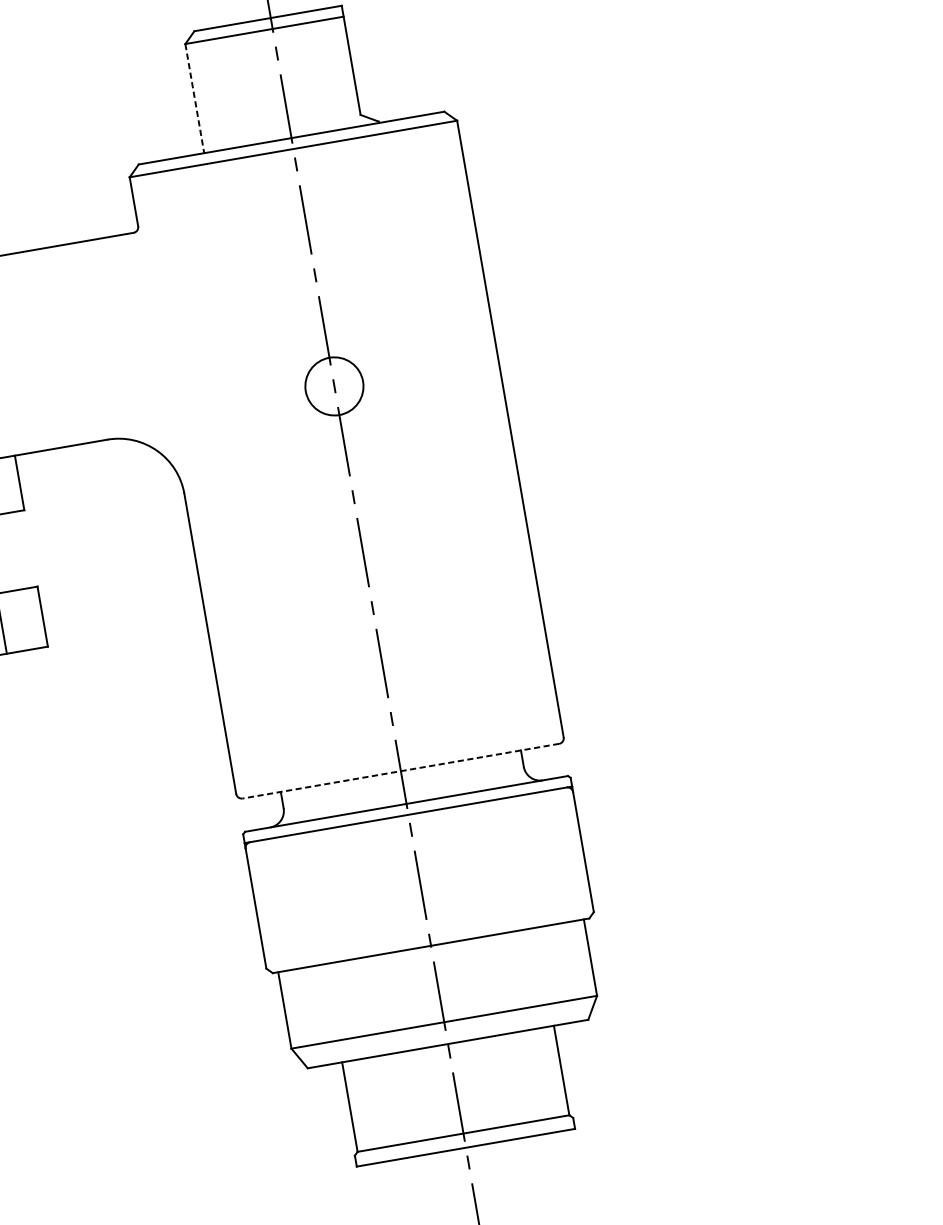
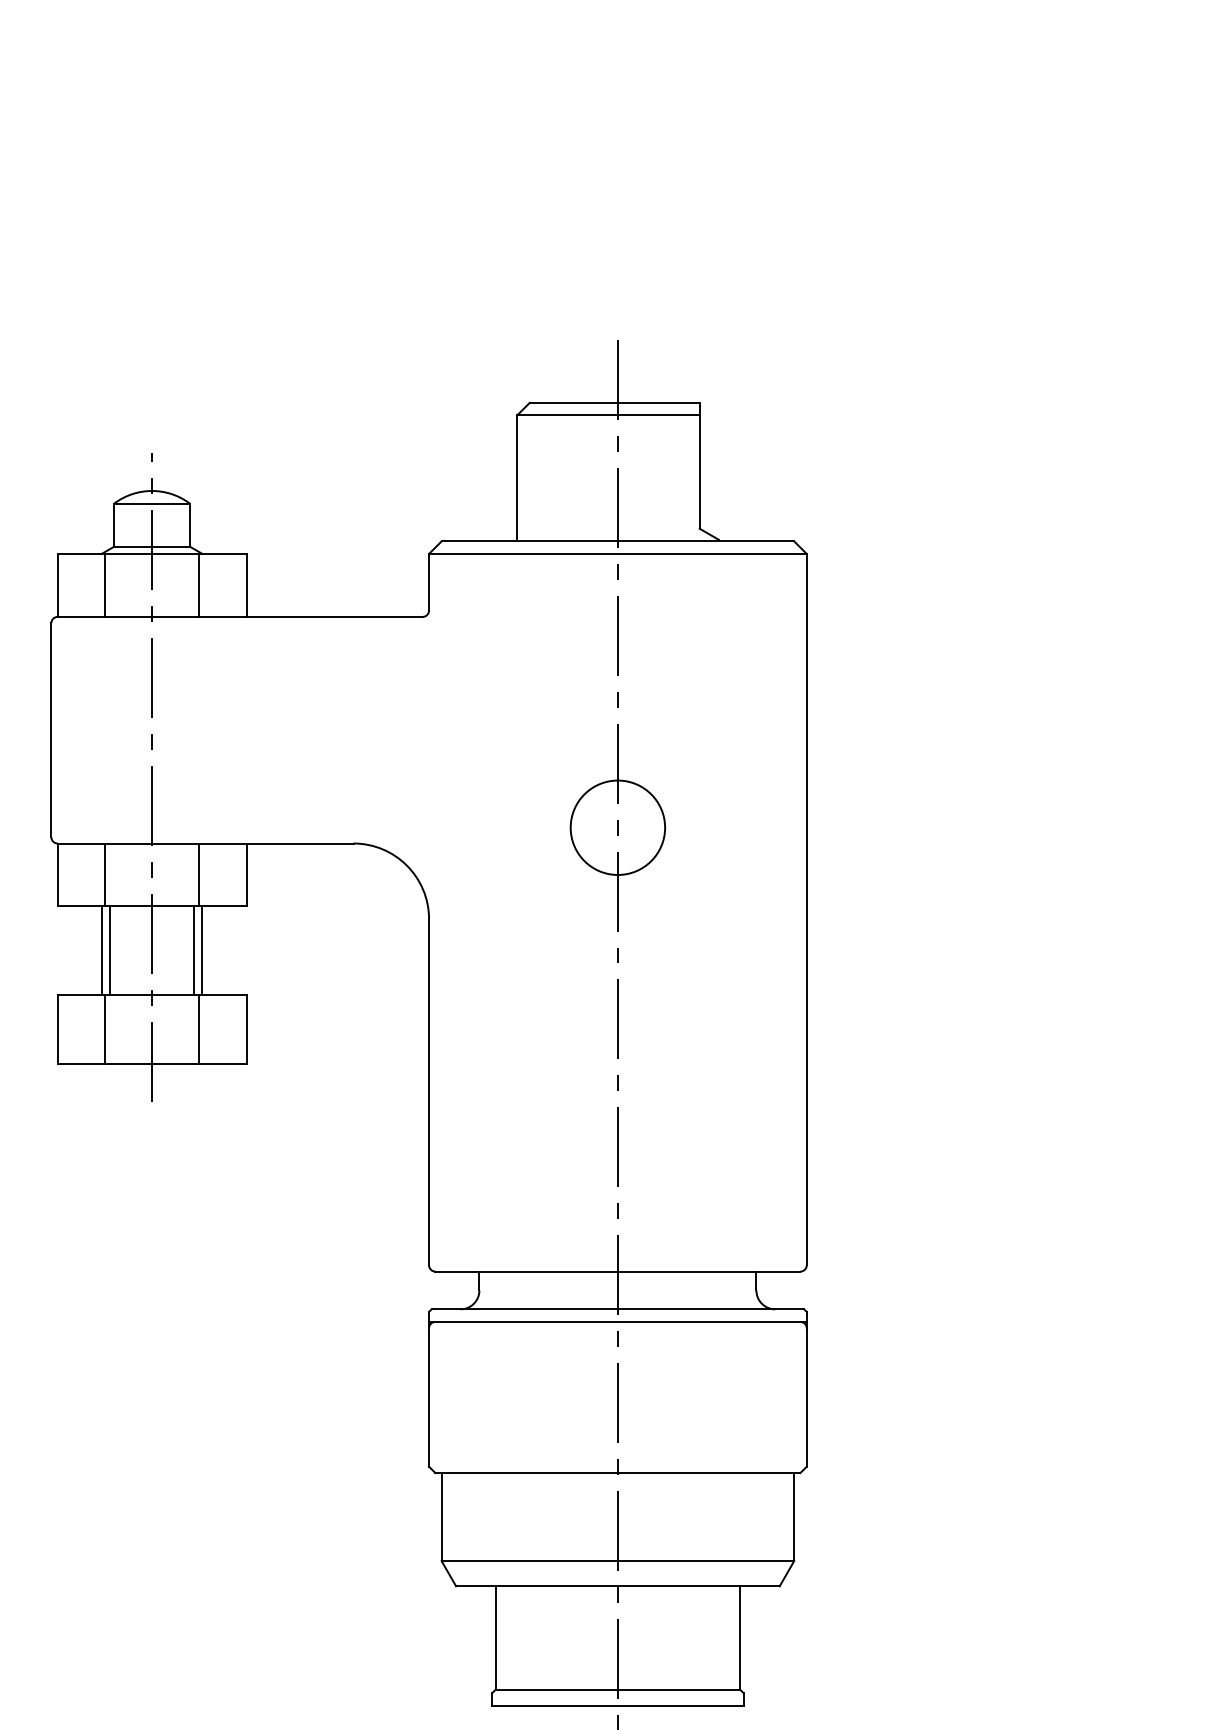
line: (195, 98) -> (517, 478), dashed -> solid
circle: (334, 386) -> (617, 827), size x1.43
line: (400, 771) -> (617, 1271), dashed -> solid

